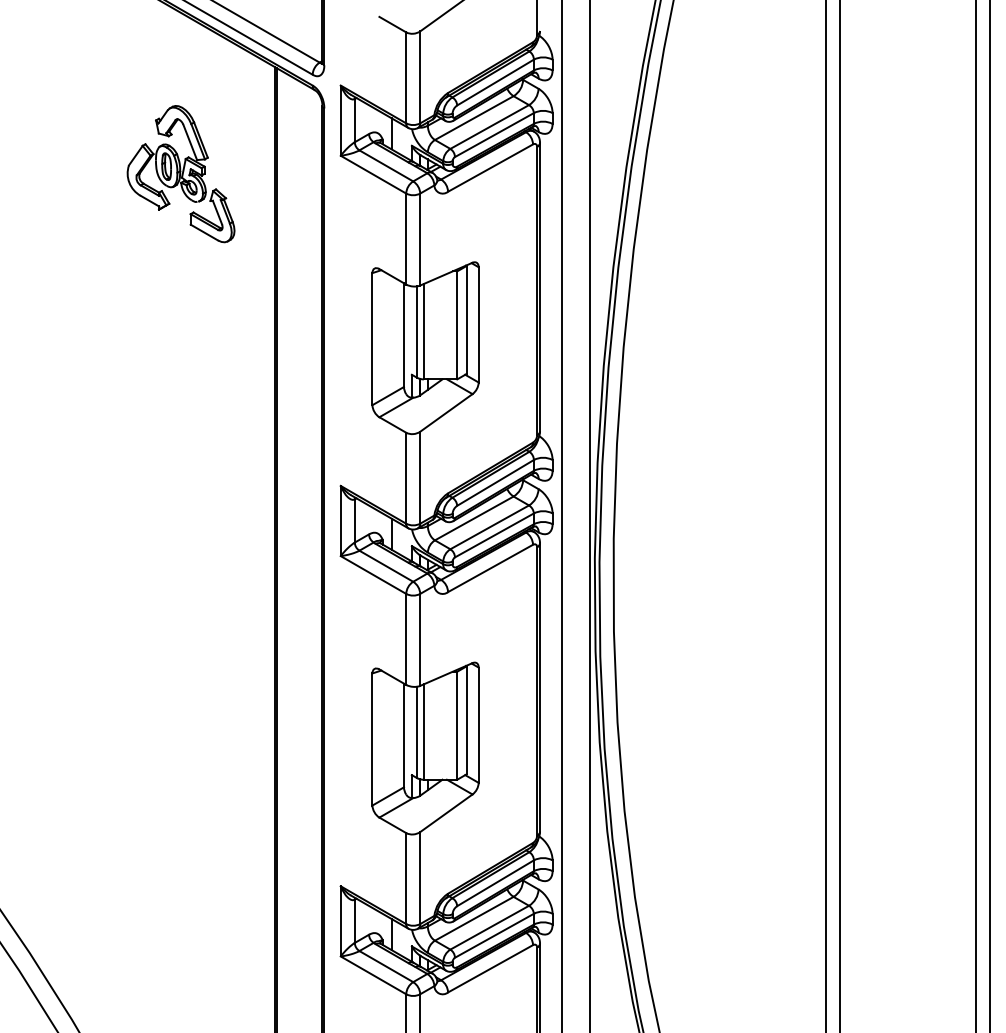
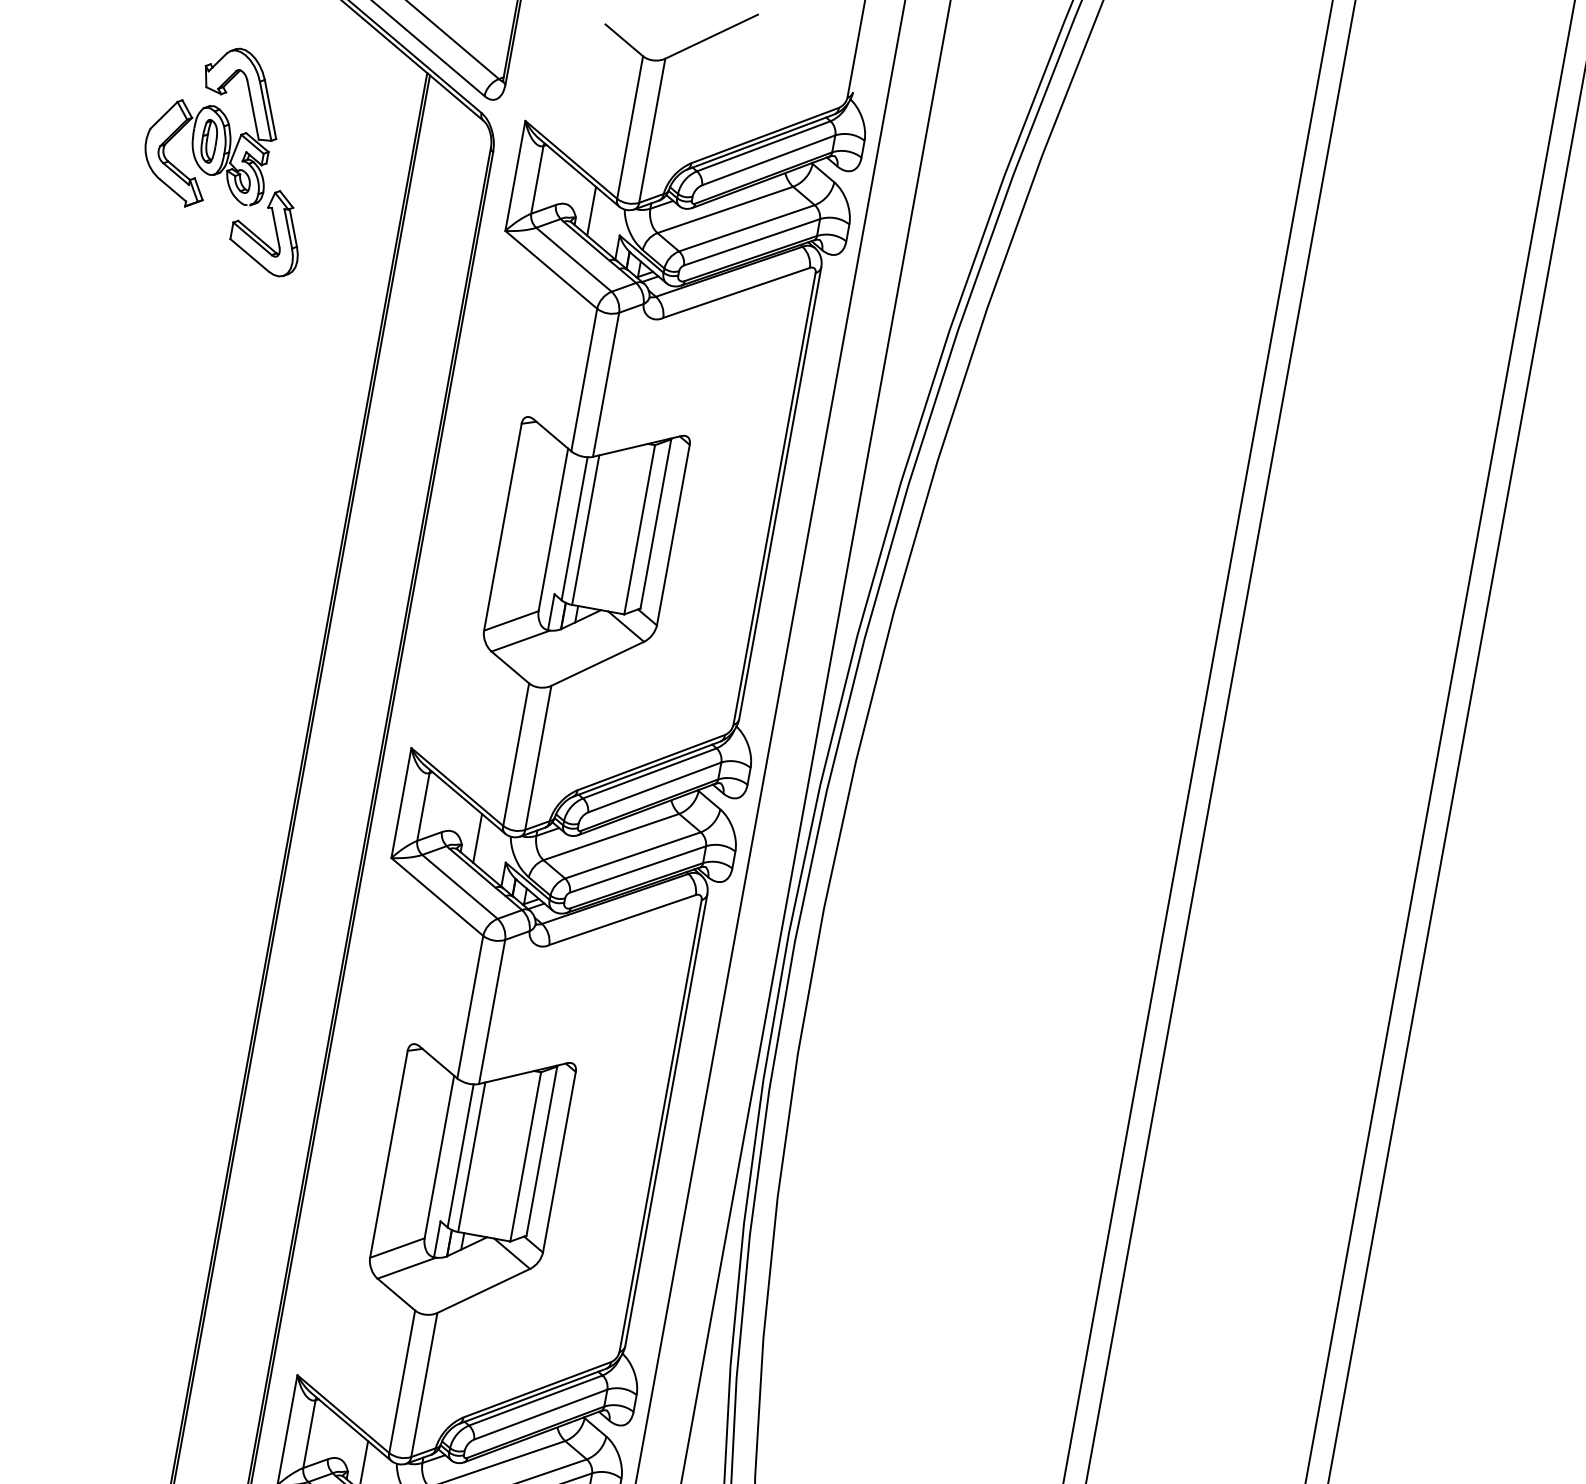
part: (180, 174) -> (228, 157), moved

